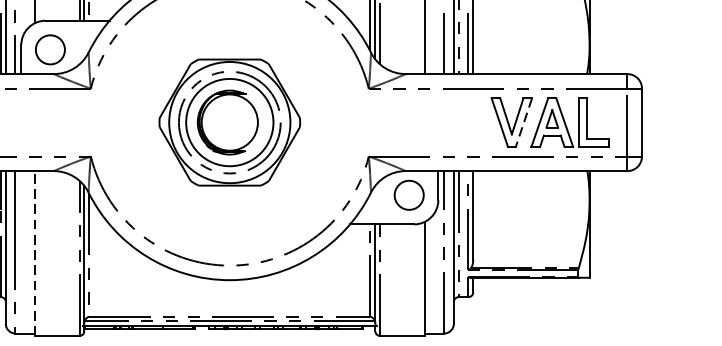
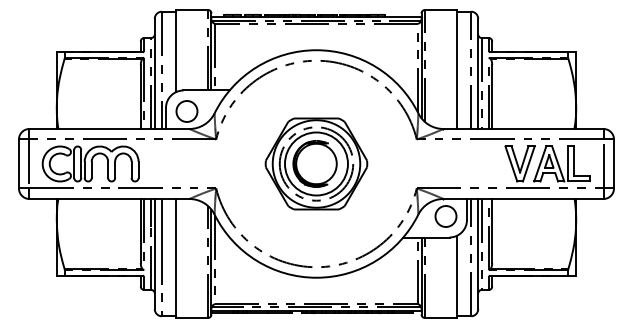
line: (523, 123) -> (528, 164), dashed -> solid
line: (34, 253) -> (175, 258), dashed -> solid

